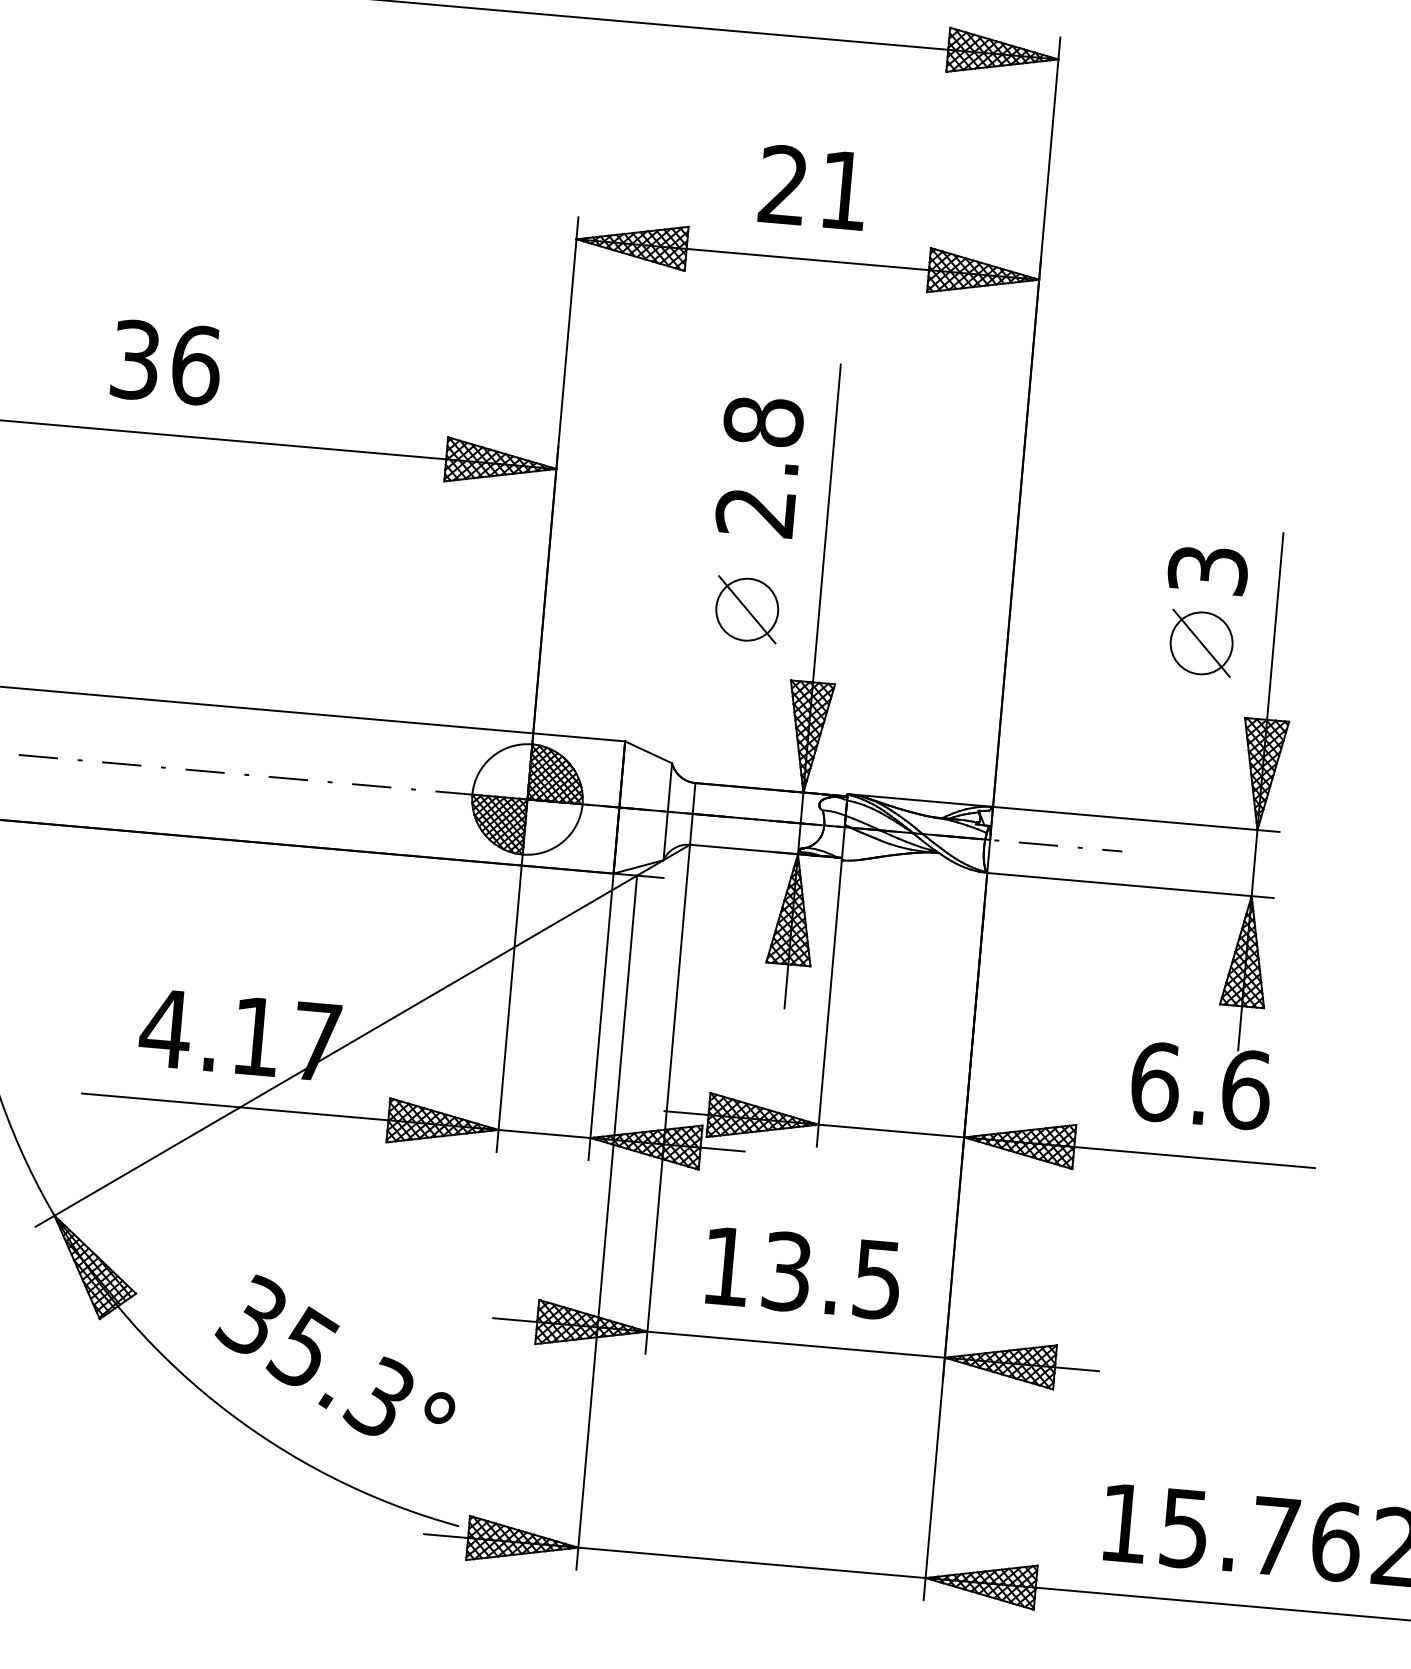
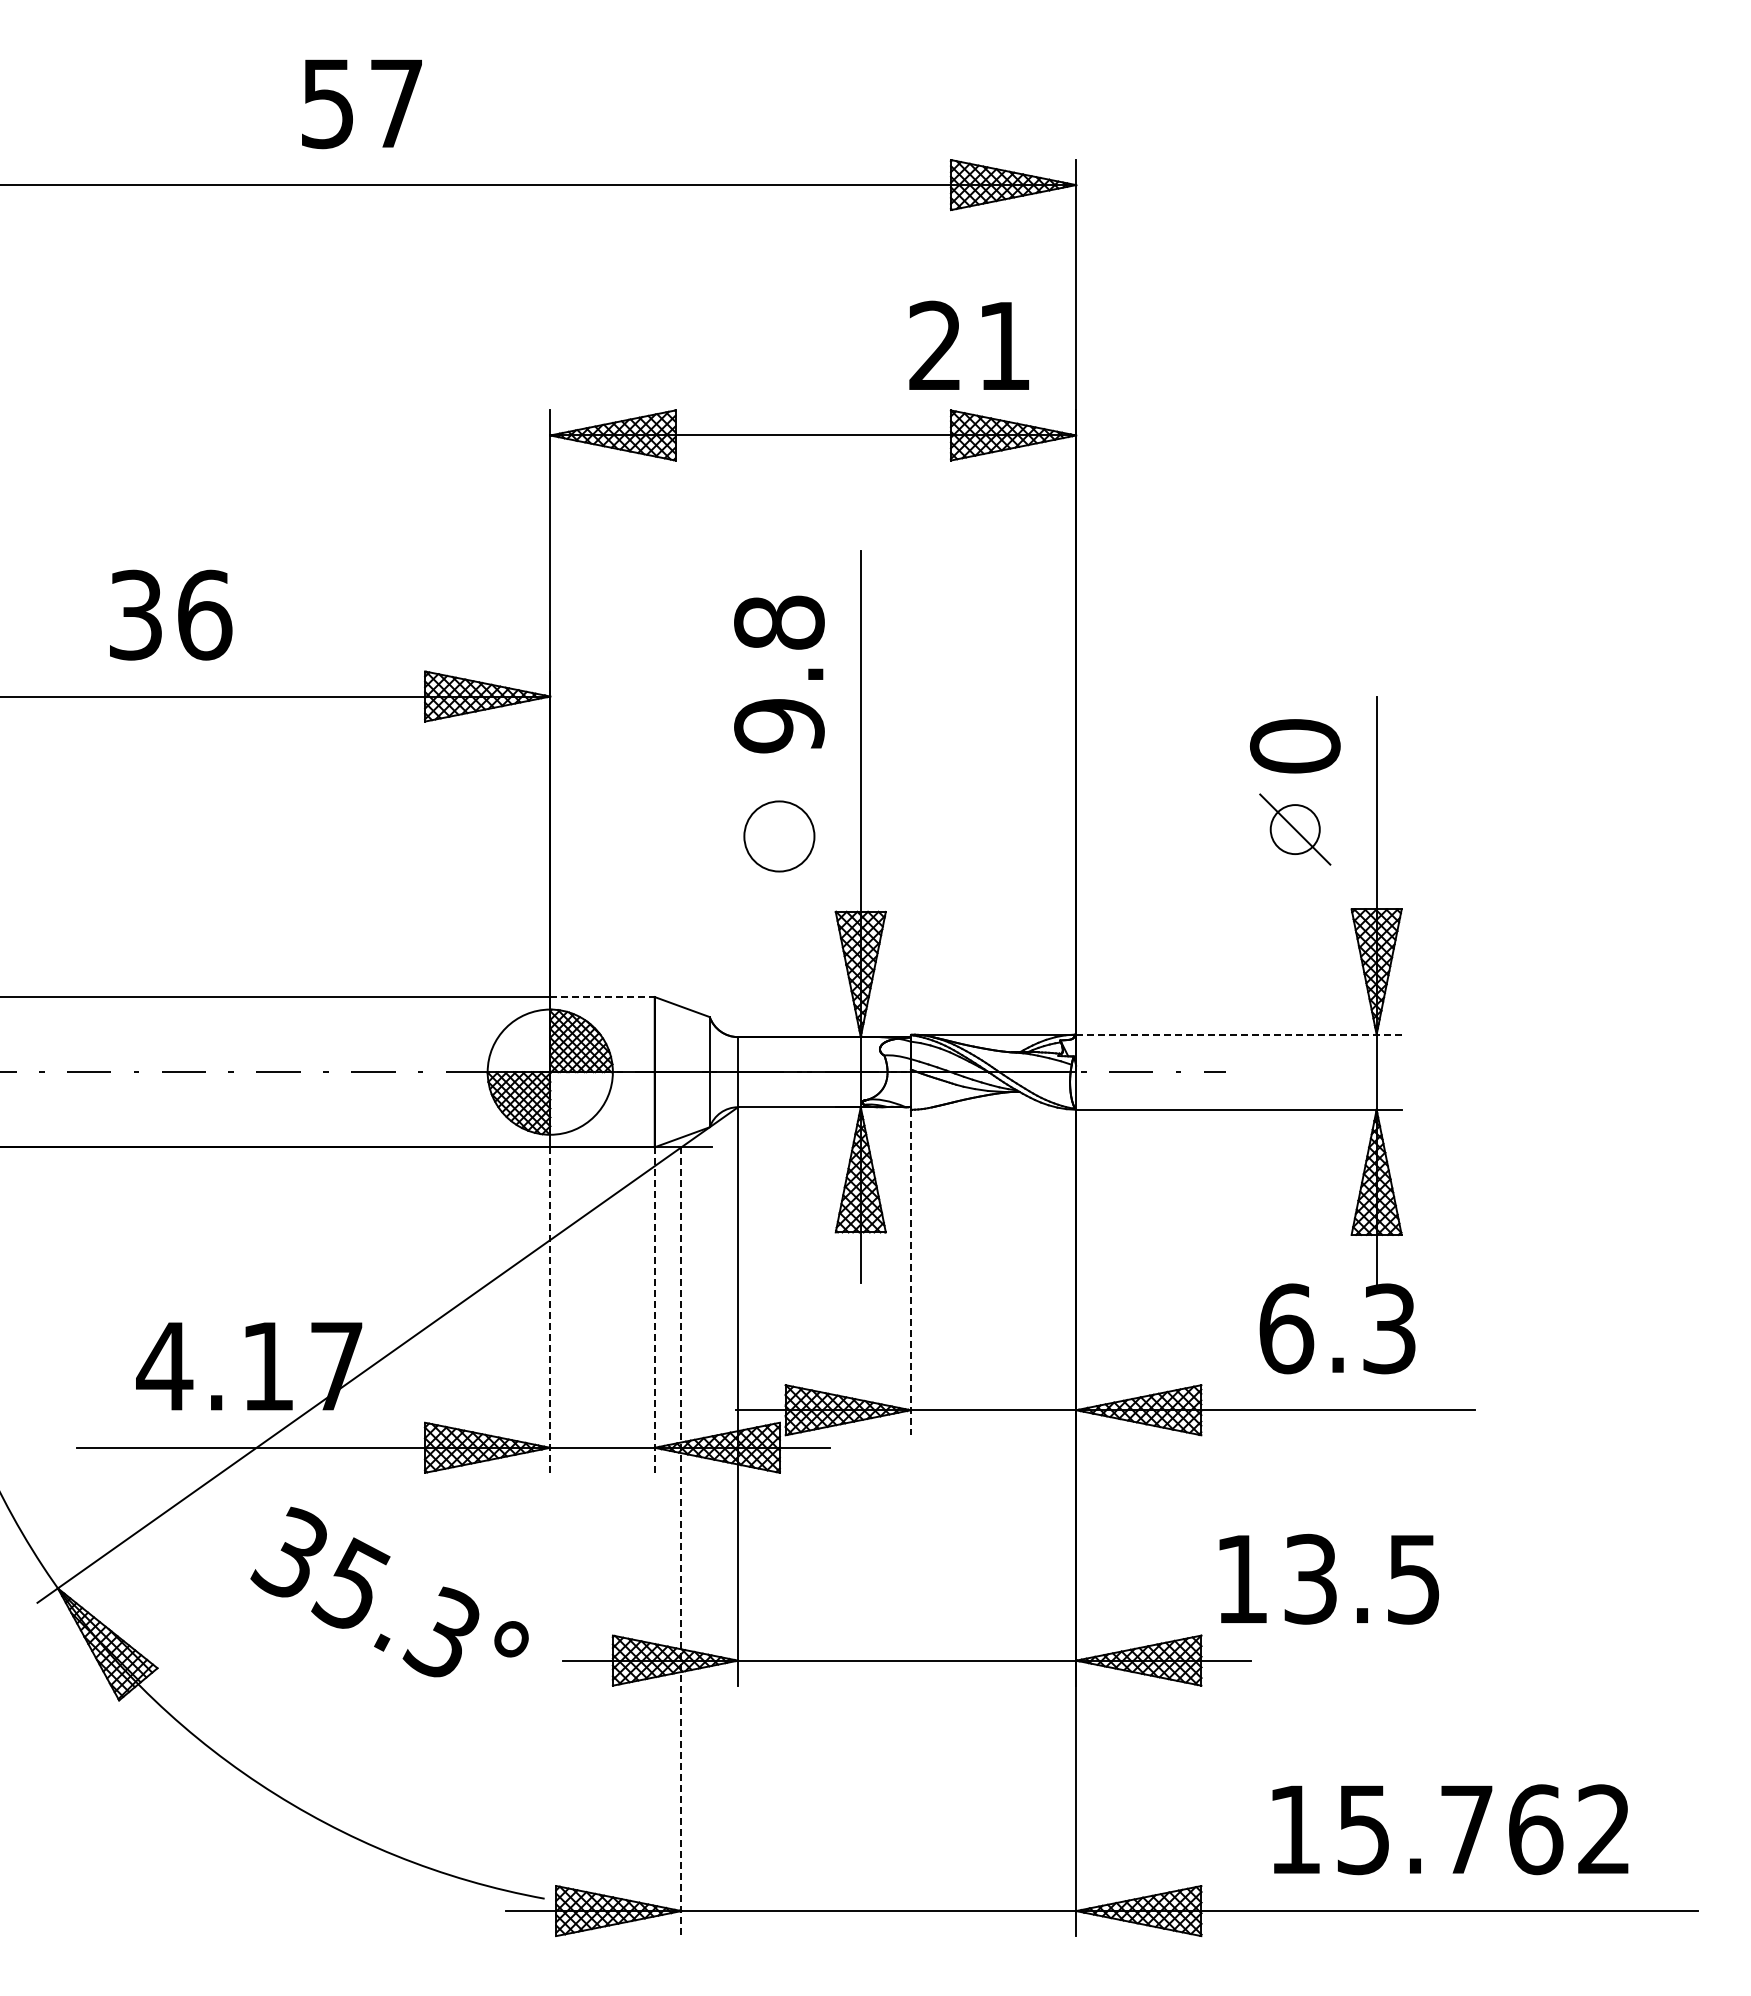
text: (812, 186) -> (968, 344), moved
text: (166, 362) -> (171, 614), moved
text: (755, 512) -> (779, 726), 2.8 -> 9.8
text: (1207, 570) -> (1294, 746), 3 -> 0
line: (747, 609) -> (779, 836), removed
circle: (1201, 643) -> (1295, 829), size x0.7
line: (580, 737) -> (603, 997), solid -> dashed
line: (1135, 819) -> (1238, 1034), solid -> dashed
line: (828, 1003) -> (910, 1272), solid -> dashed
line: (509, 1009) -> (550, 1310), solid -> dashed
line: (600, 1017) -> (654, 1310), solid -> dashed
text: (1247, 1089) -> (1390, 1328), 6.6 -> 6.3
line: (606, 1223) -> (681, 1542), solid -> dashed
text: (802, 1272) -> (1328, 1578), moved
text: (336, 1356) -> (389, 1591), moved

